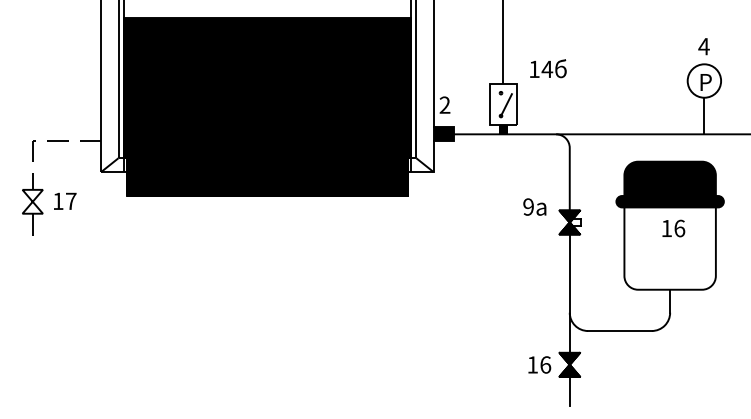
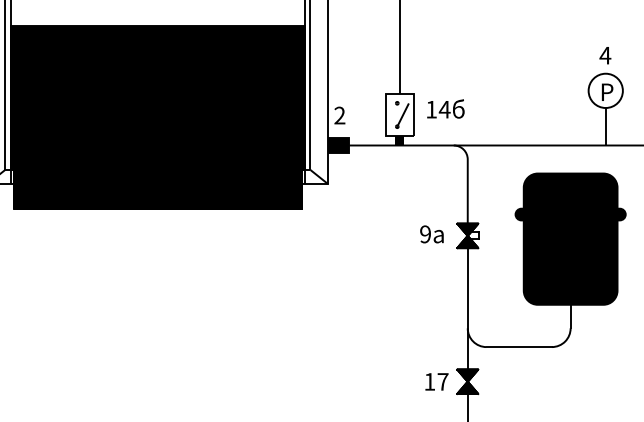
text: (548, 68) -> (445, 108), moved
text: (534, 206) -> (431, 233), moved
fill: (669, 248) -> (569, 262), added
text: (545, 364) -> (442, 381), 16 -> 17

